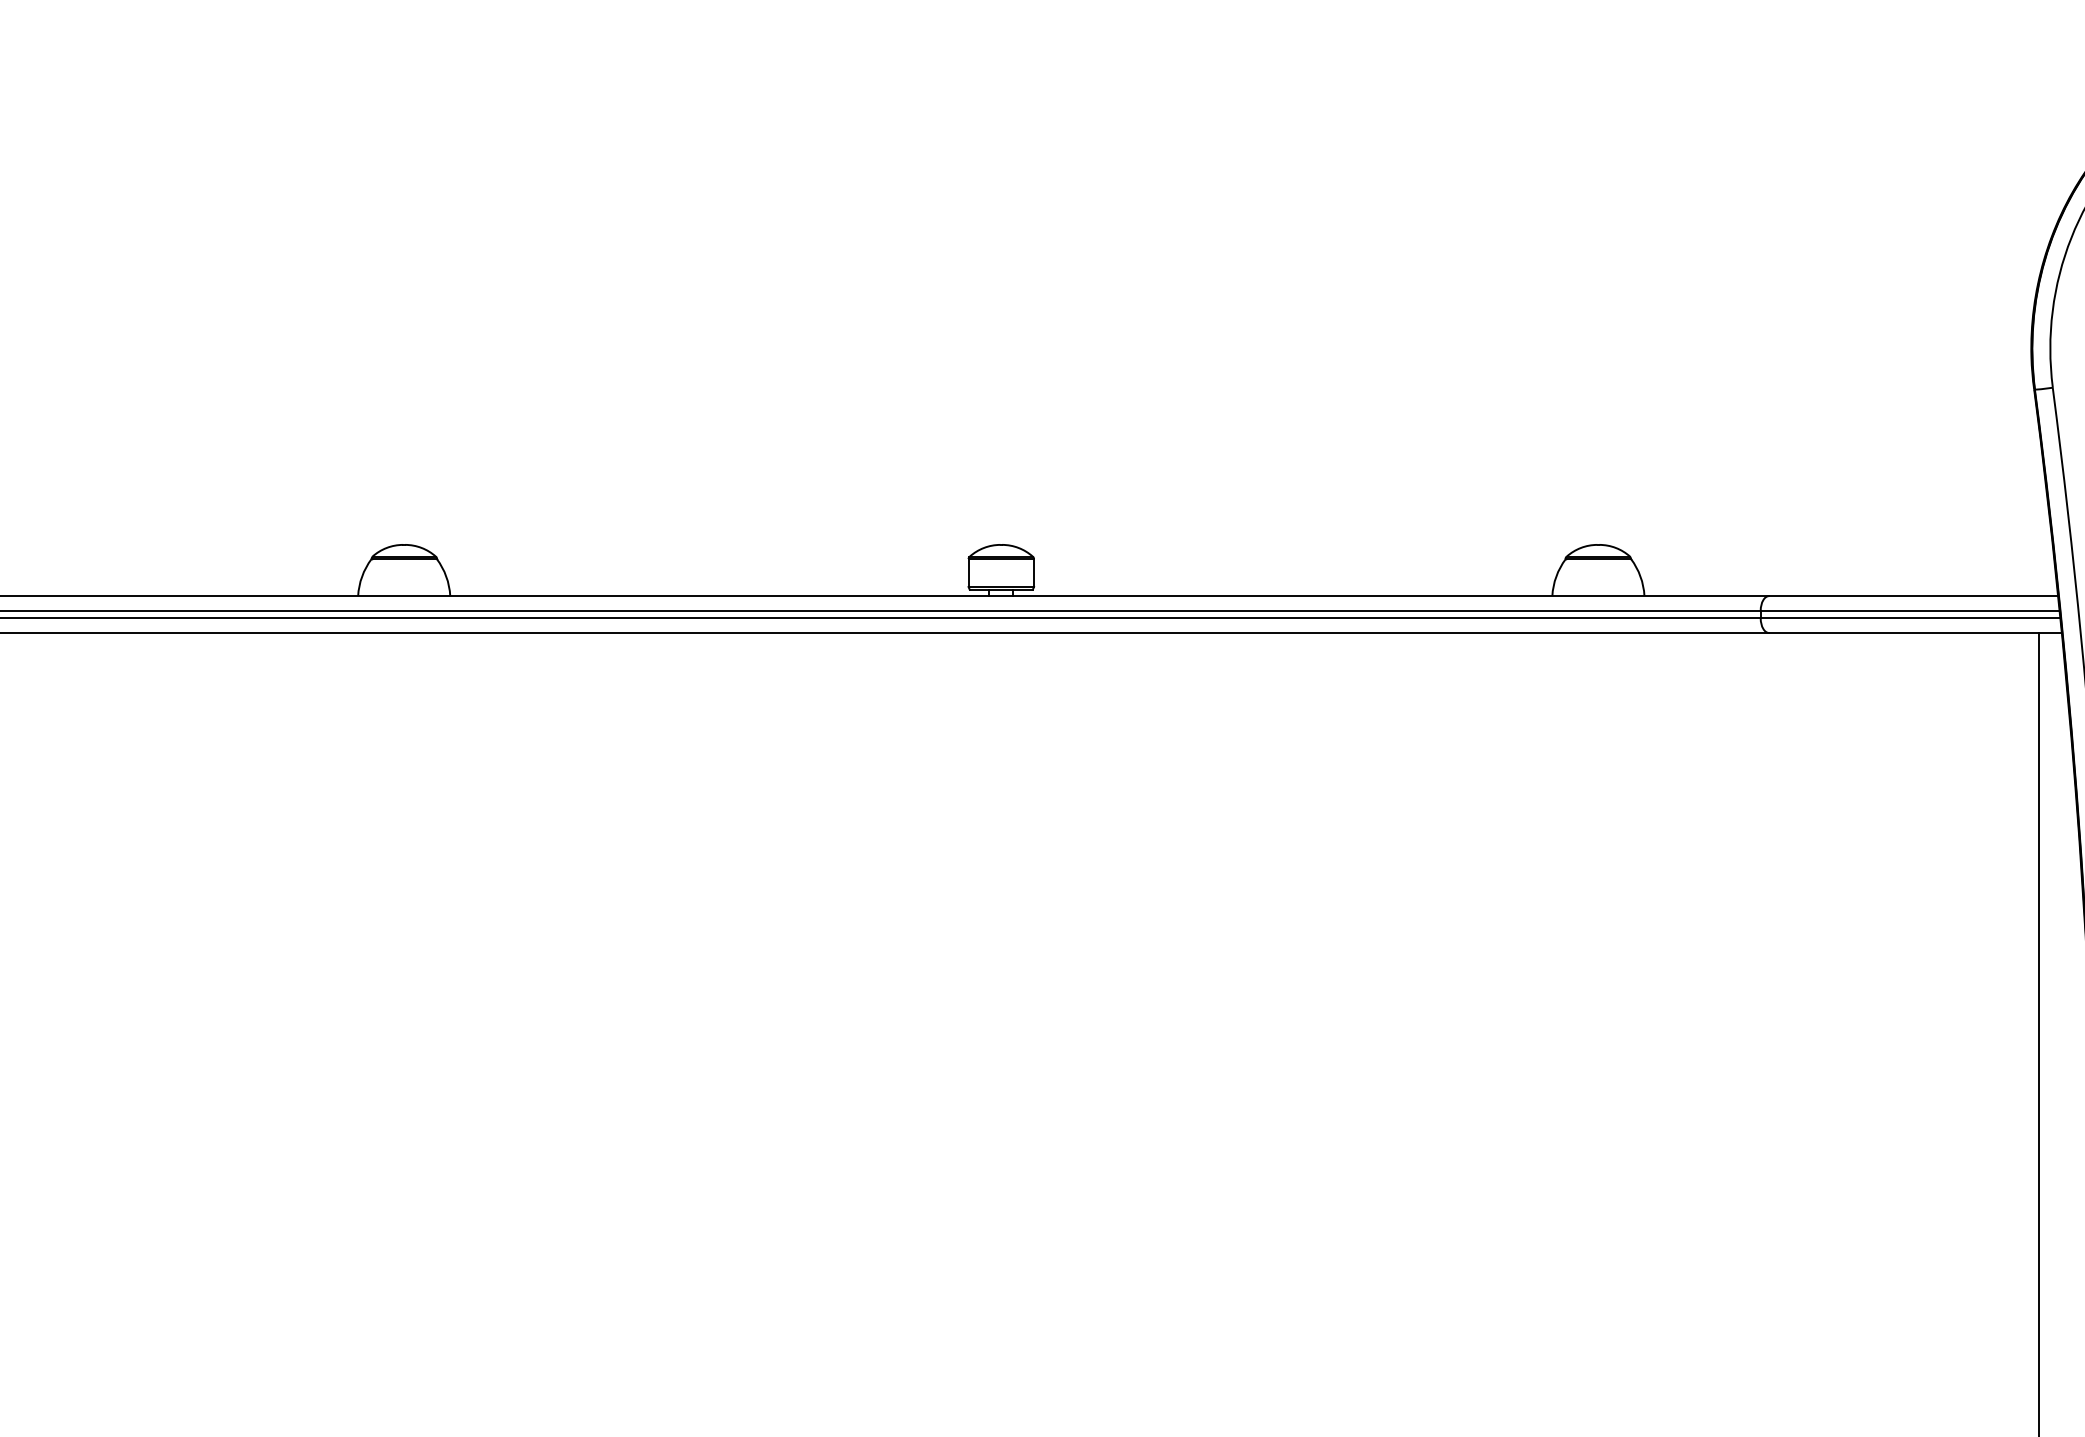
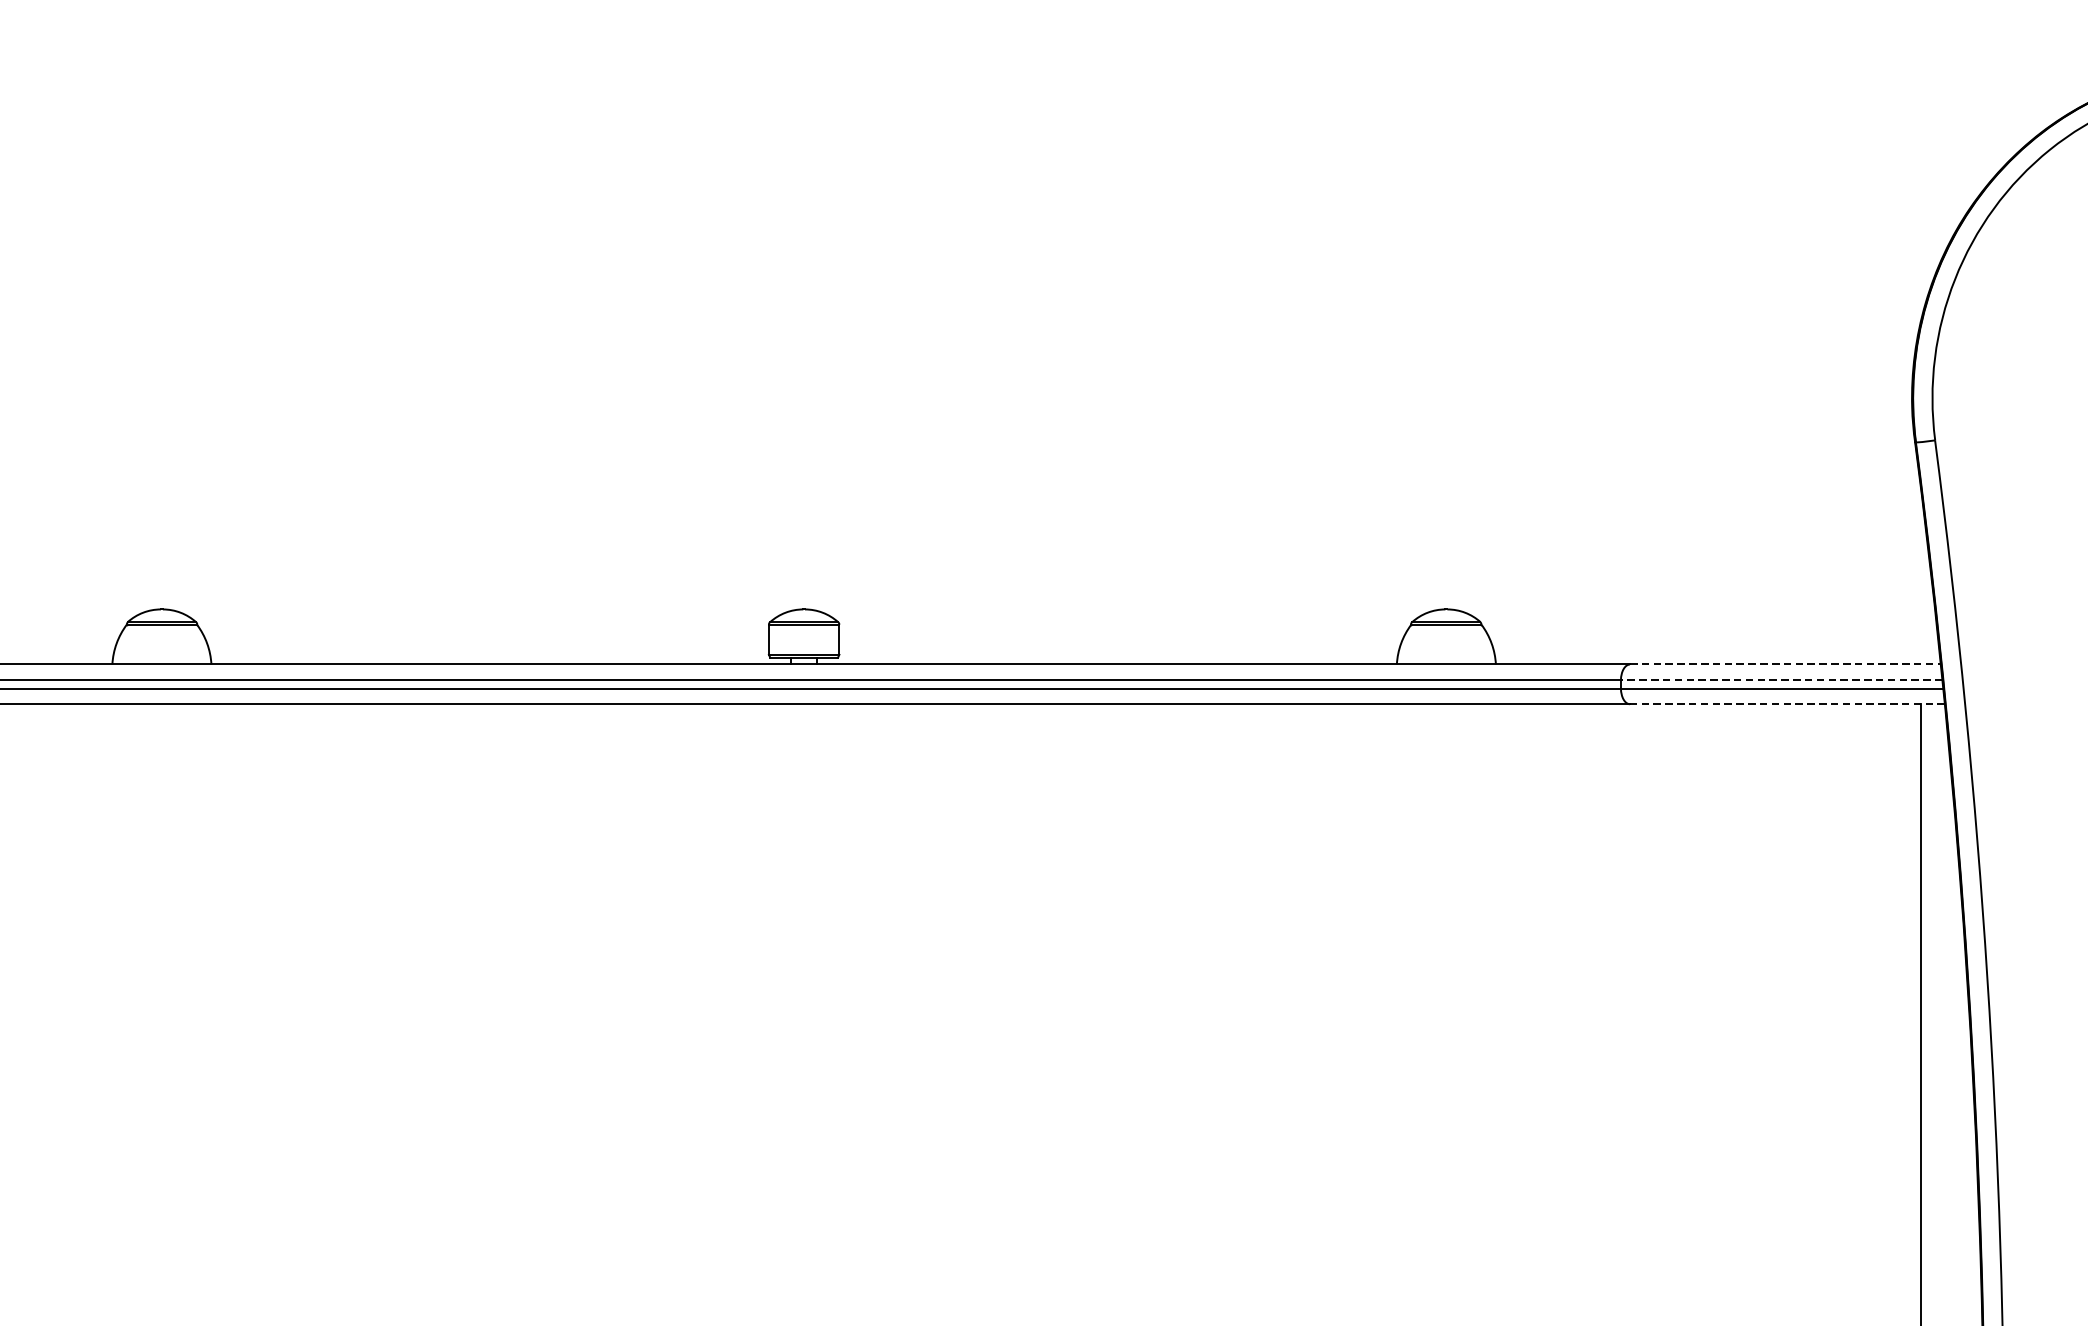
line: (1913, 595) -> (1785, 663), solid -> dashed
line: (1910, 610) -> (1782, 680), solid -> dashed
line: (1915, 632) -> (1787, 703), solid -> dashed

